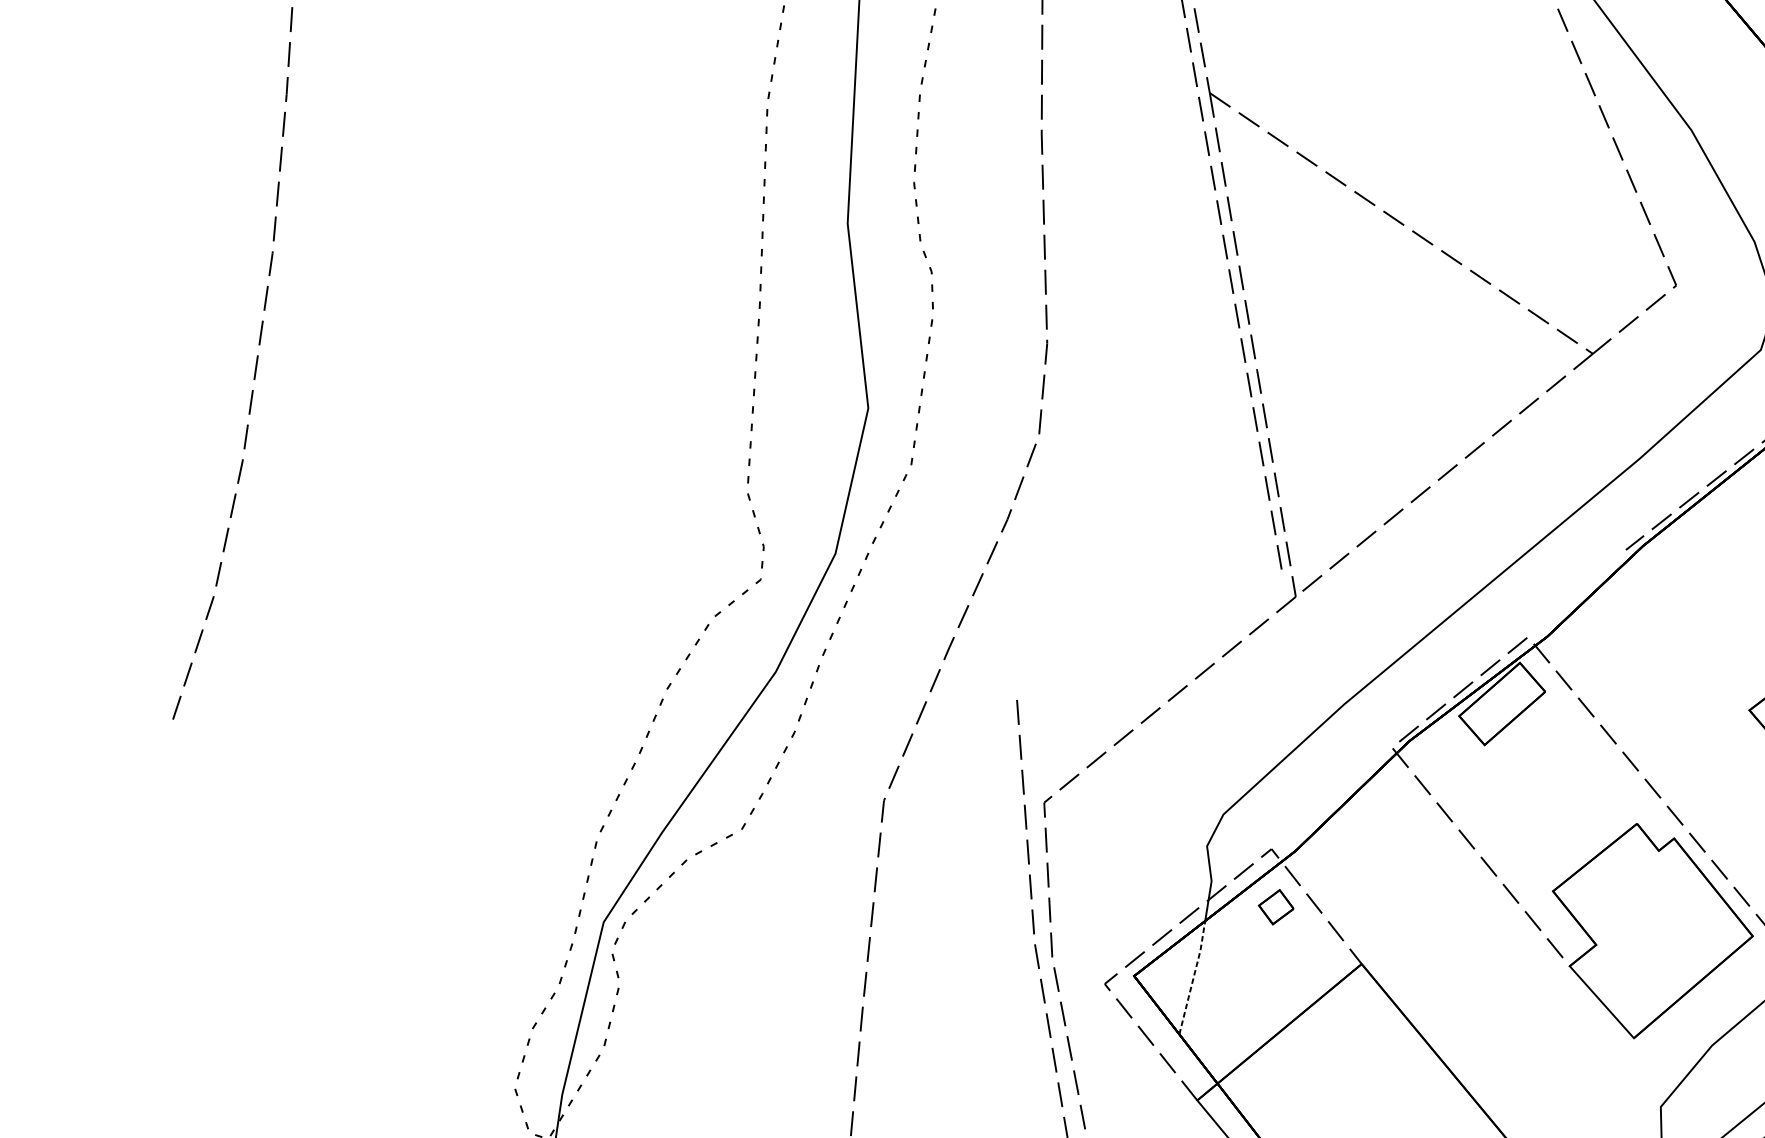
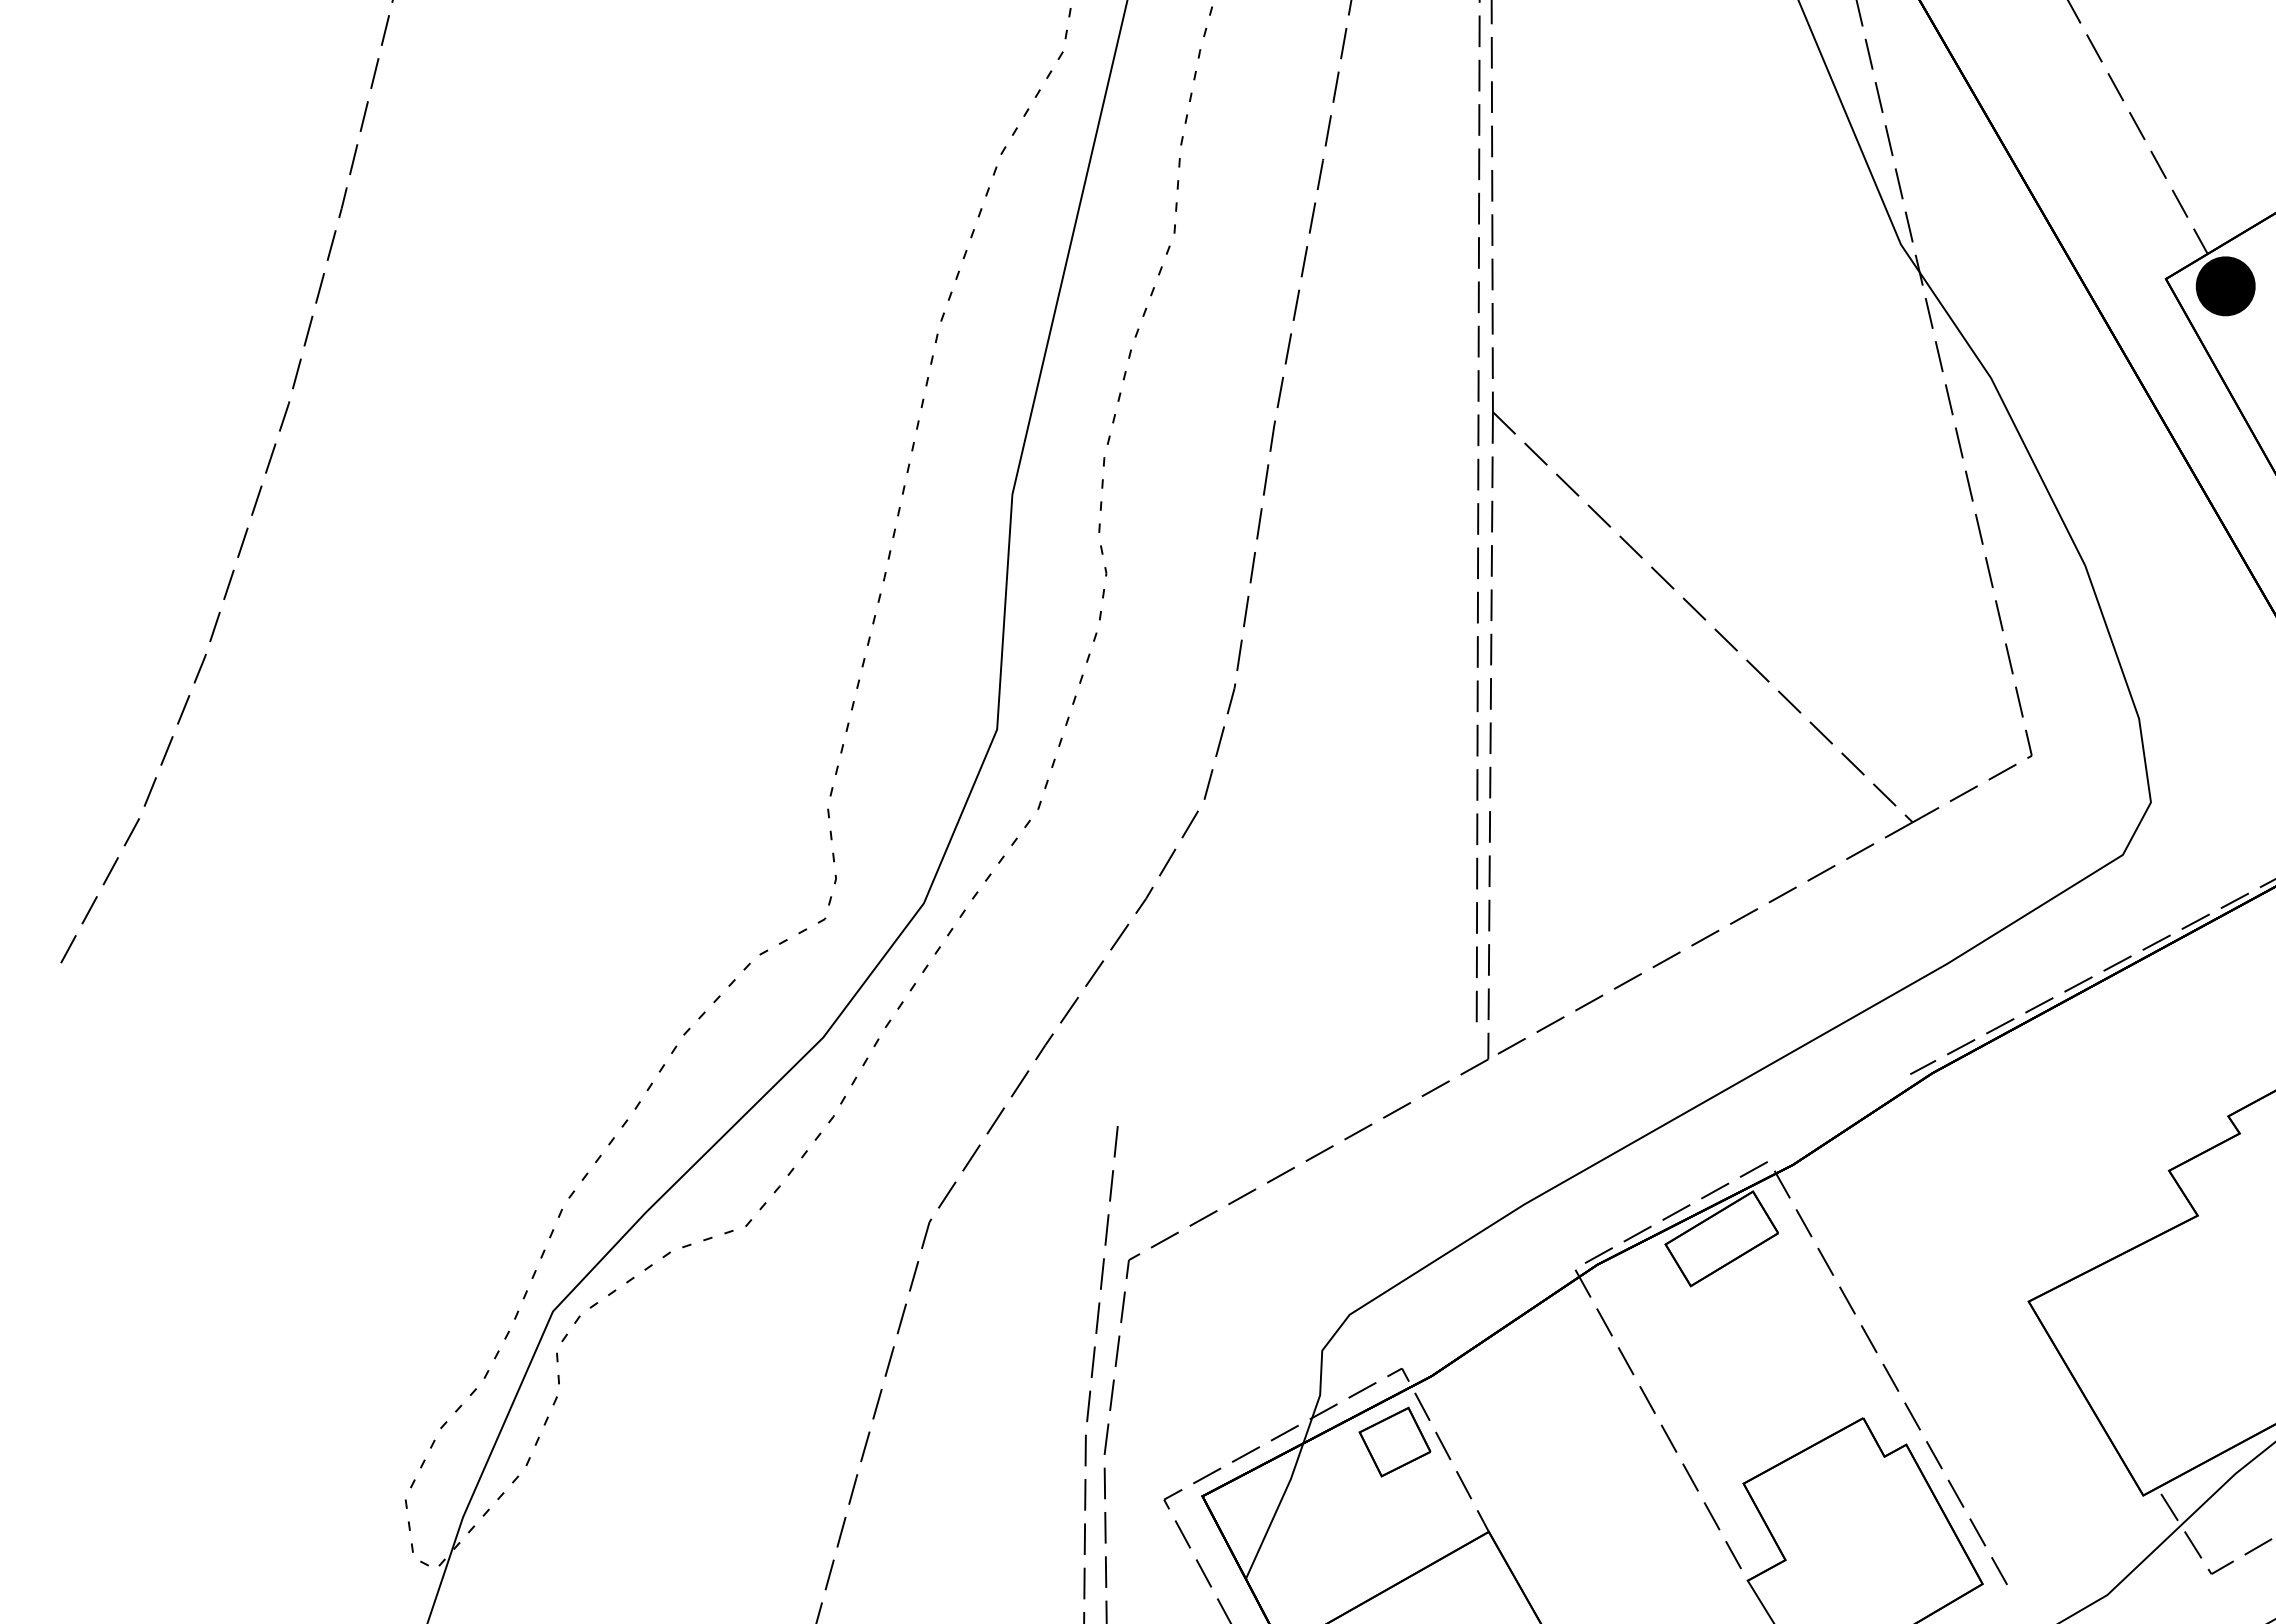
part: (1275, 906) -> (1394, 1441), size x1.67
line: (1193, 976) -> (1276, 1510), dashed -> solid

